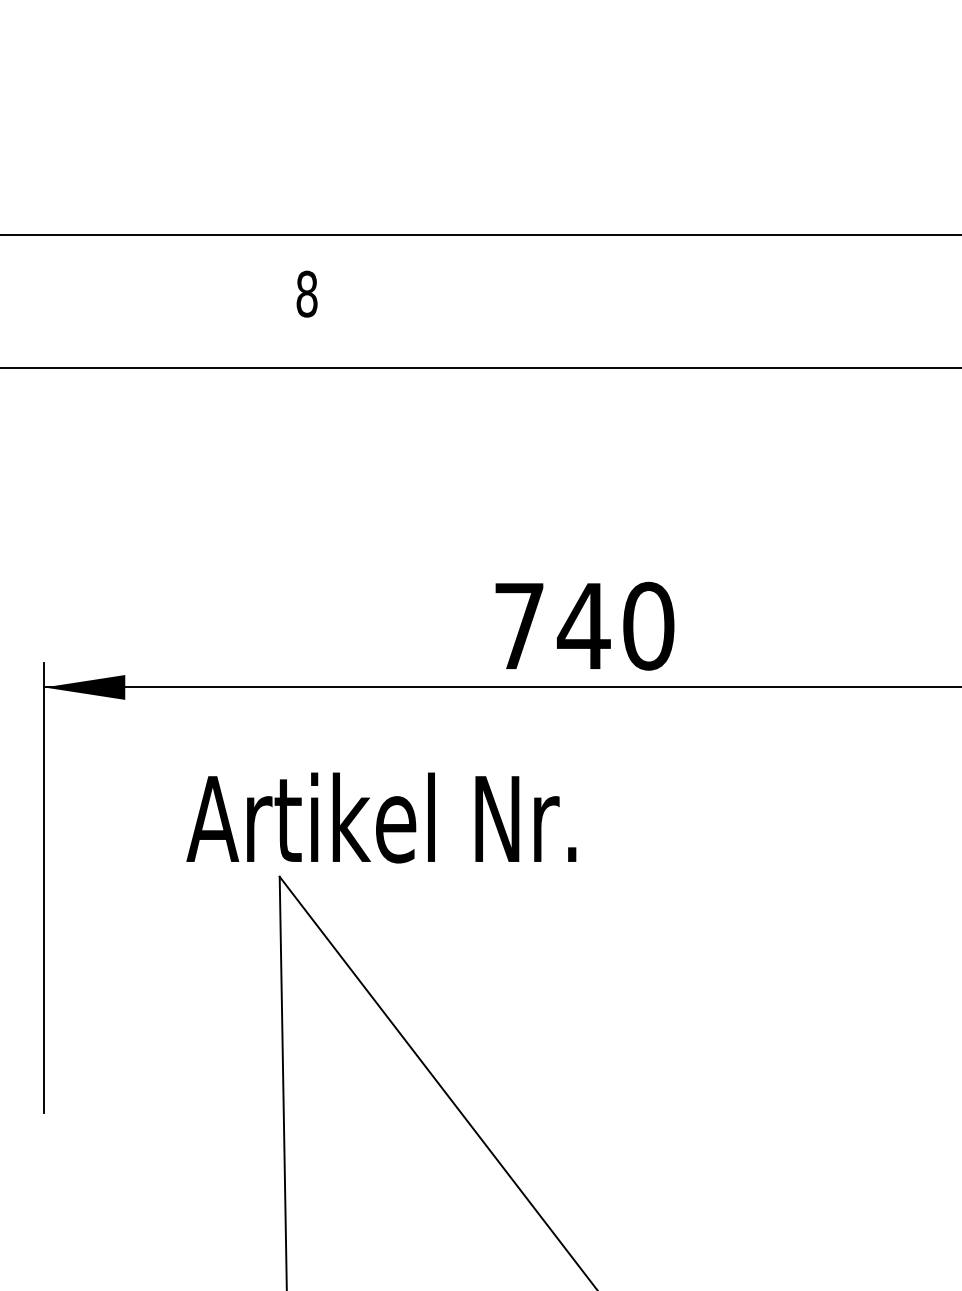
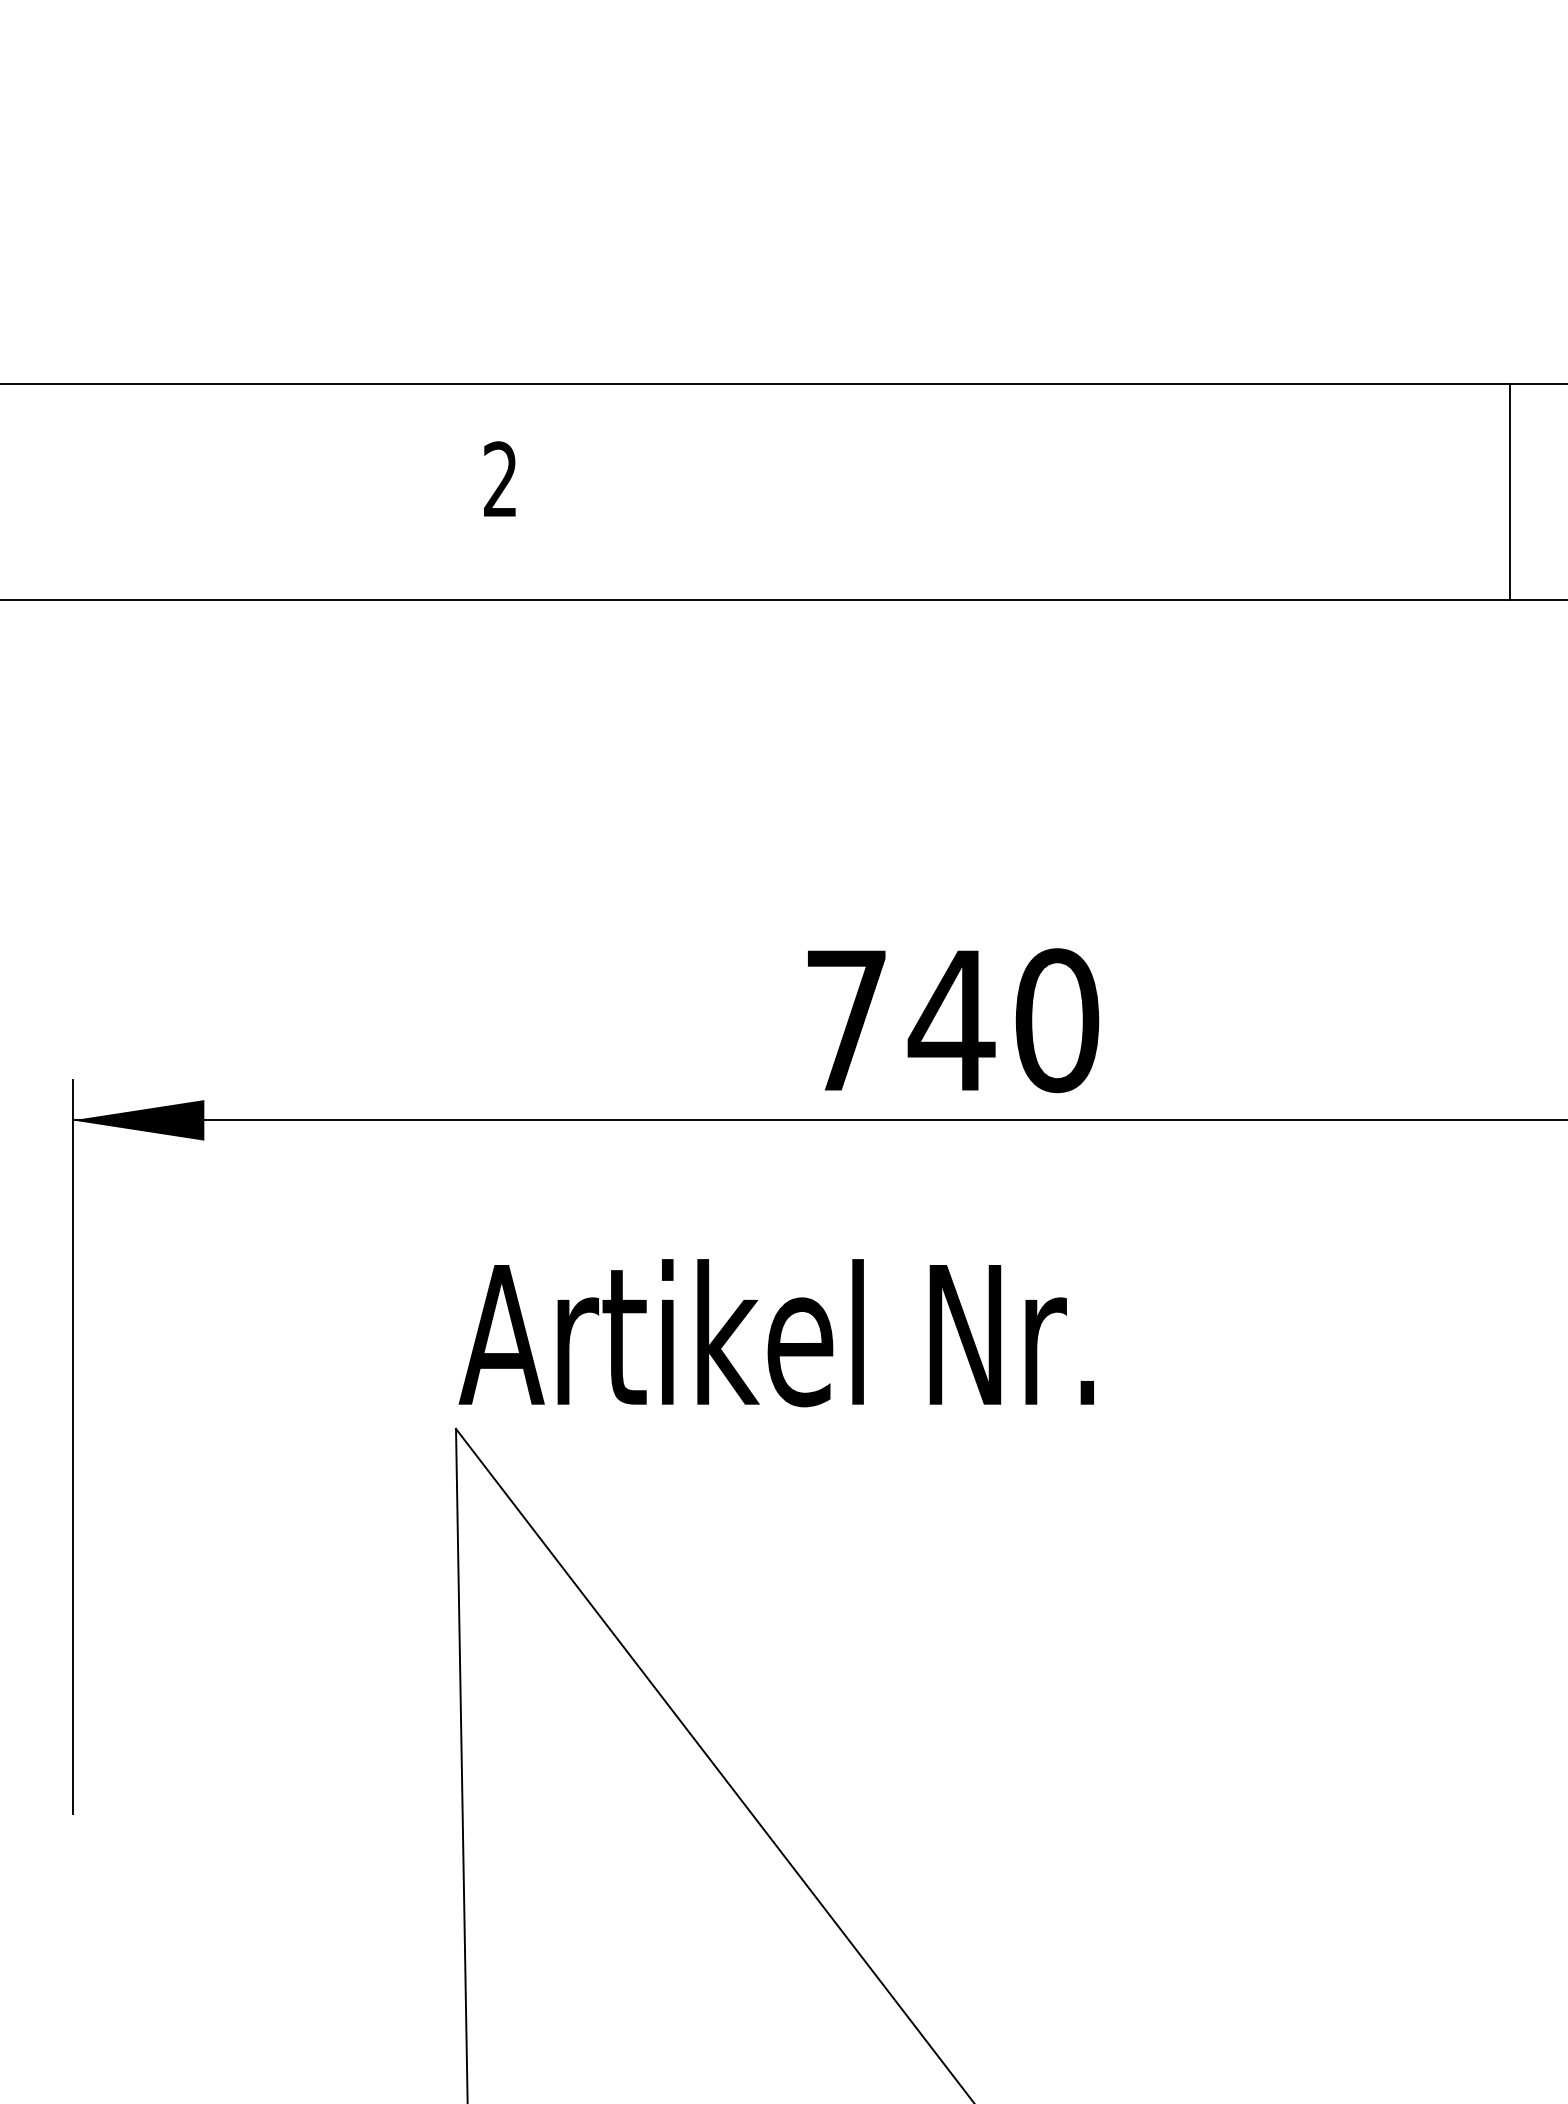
text: (306, 293) -> (499, 478), 8 -> 2
line: (926, 301) -> (1509, 491), added
text: (381, 817) -> (776, 1332), moved

